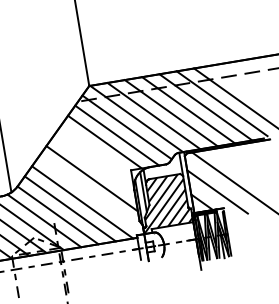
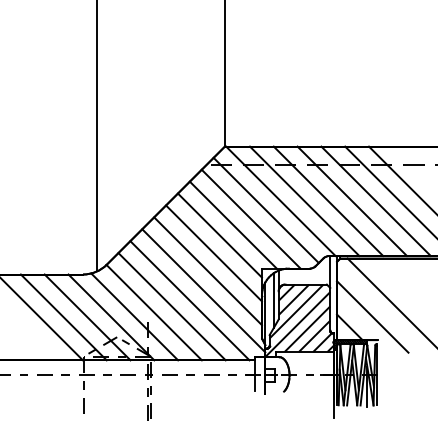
line: (96, 151) -> (219, 235), added
line: (93, 165) -> (213, 253), added
line: (91, 193) -> (203, 290), added

